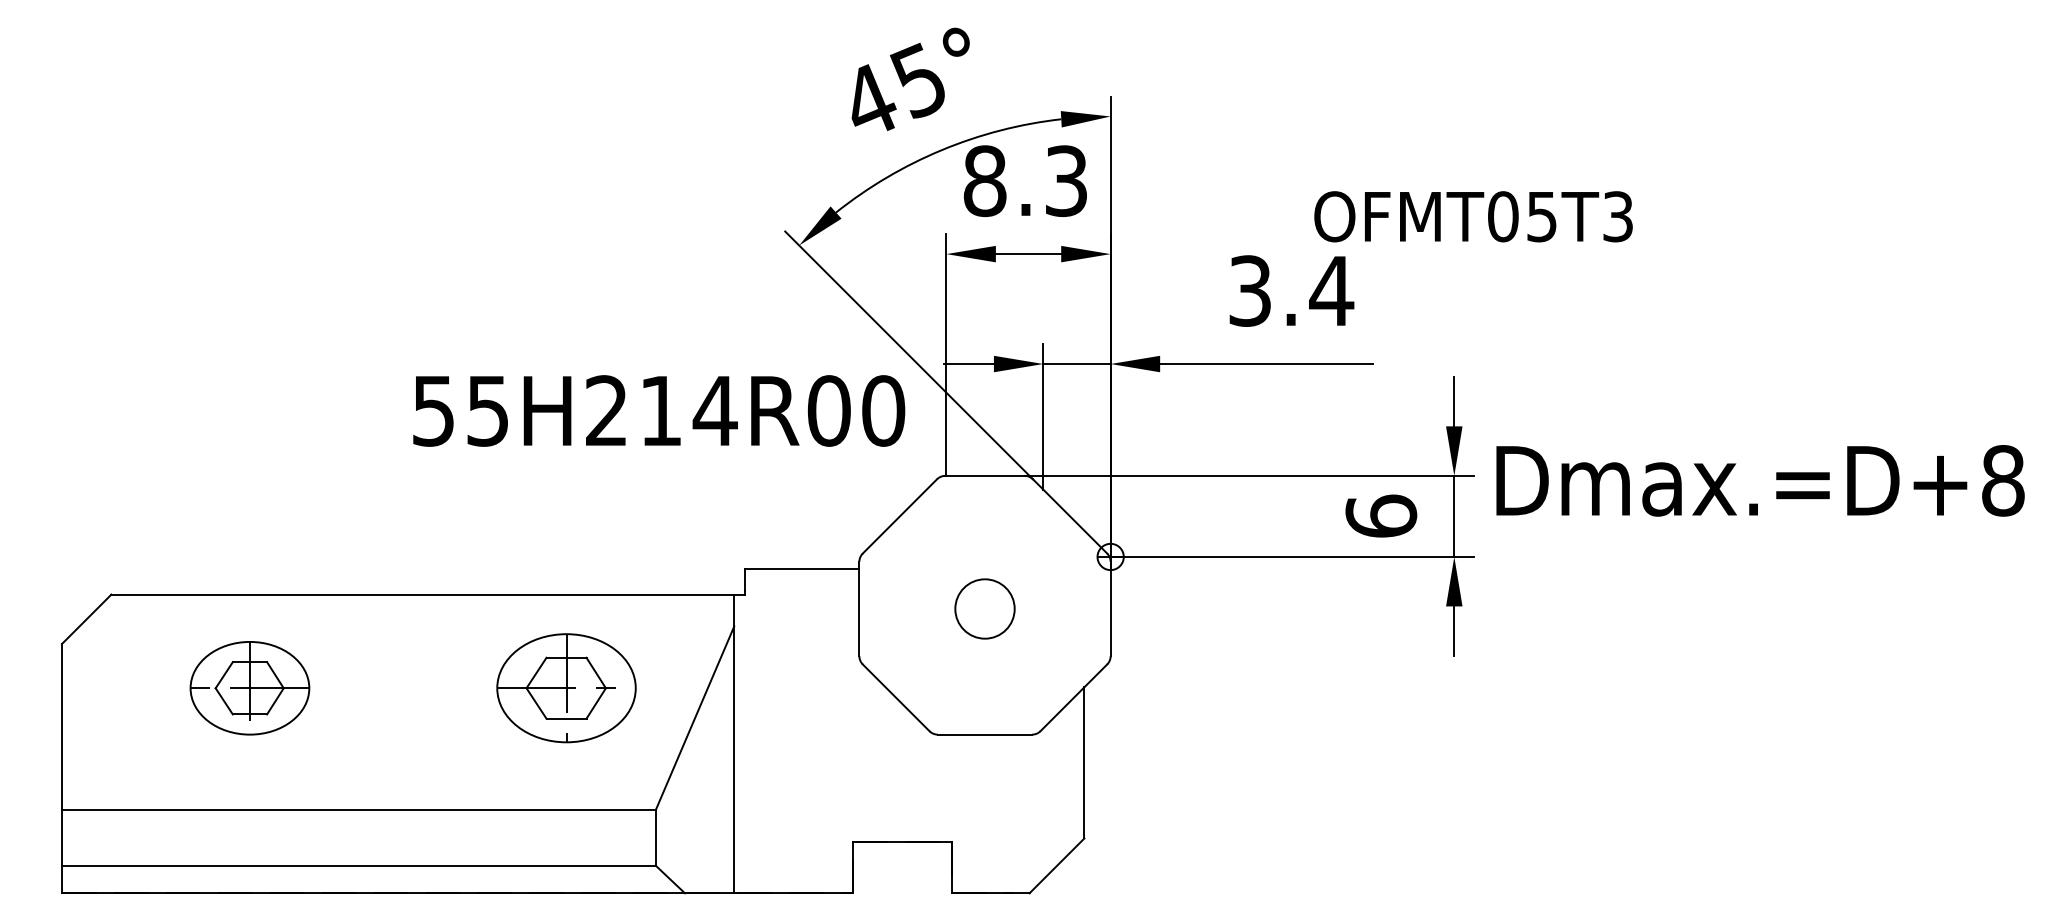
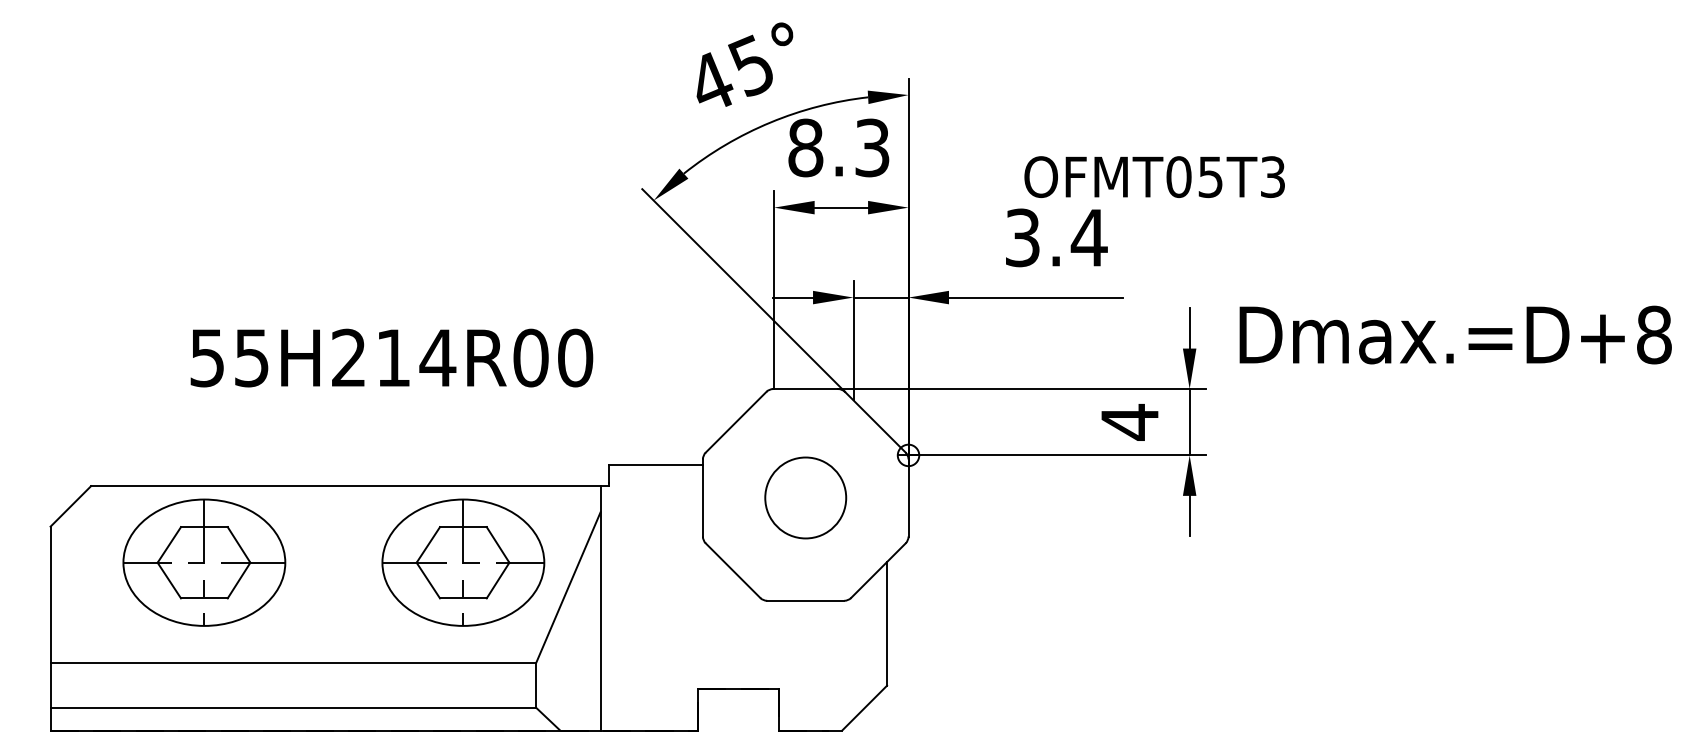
text: (1473, 216) -> (1154, 176), moved
text: (659, 410) -> (392, 357), moved
text: (1760, 480) -> (1455, 334), moved
text: (1381, 516) -> (1130, 422), 6 -> 4
circle: (984, 608) -> (805, 497), size x1.67
part: (249, 688) -> (204, 563), size x1.67
part: (566, 688) -> (463, 563), size x1.43

